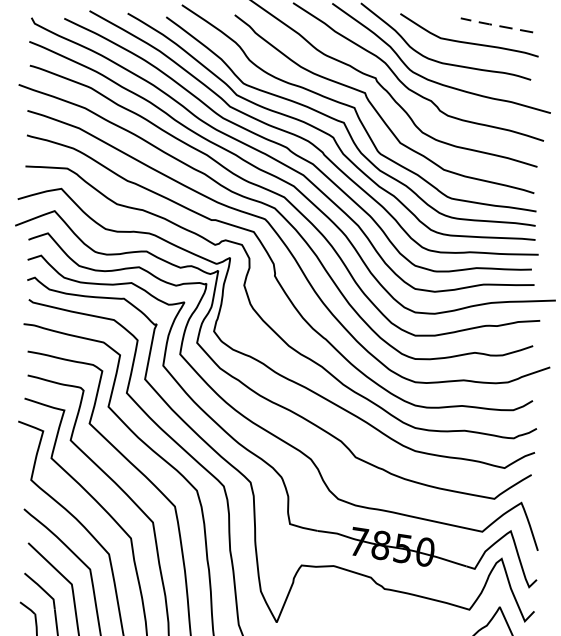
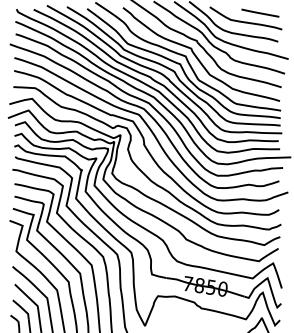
line: (495, 25) -> (259, 13), dashed -> solid

